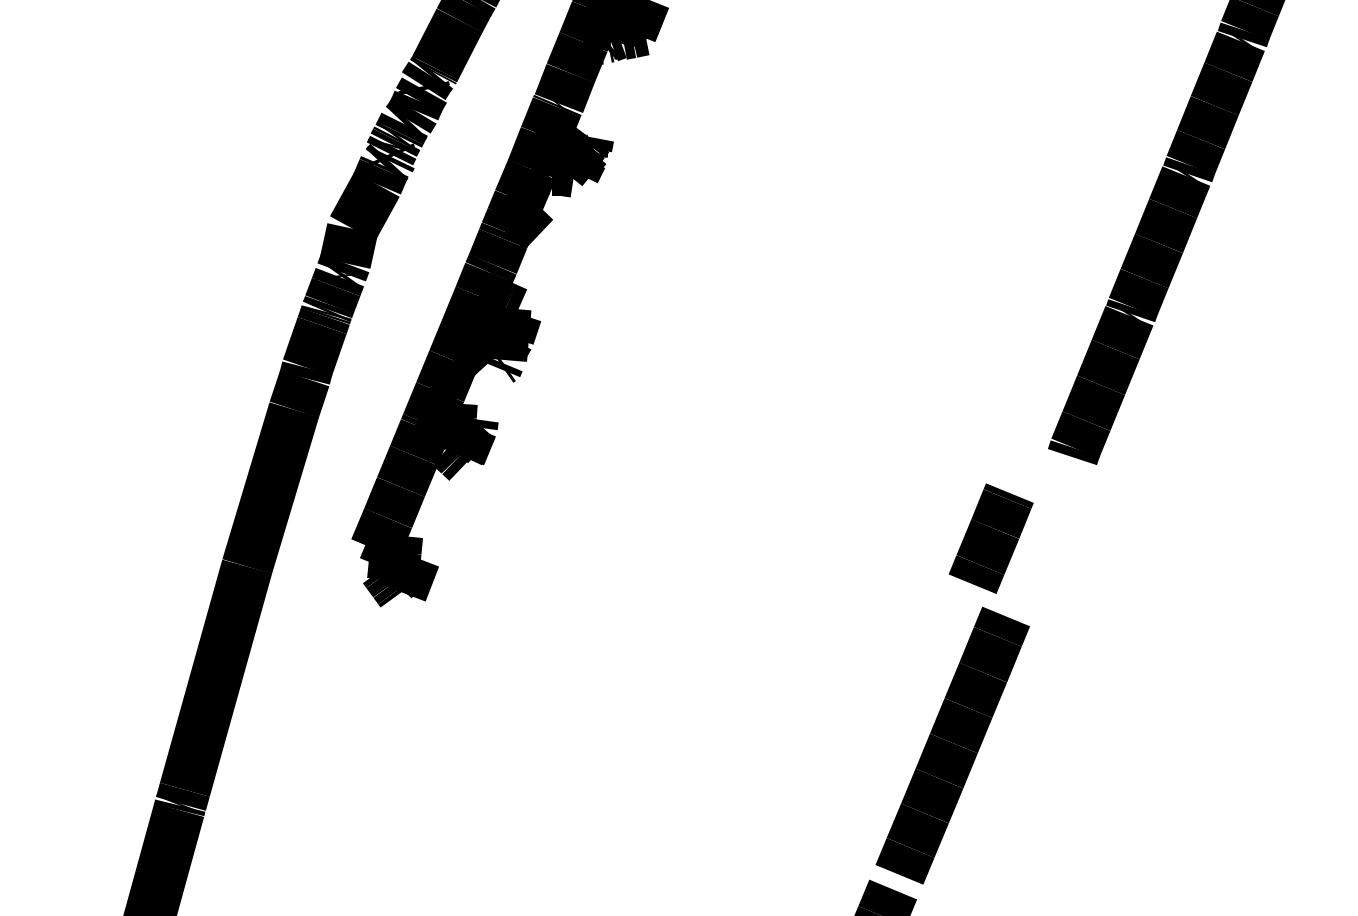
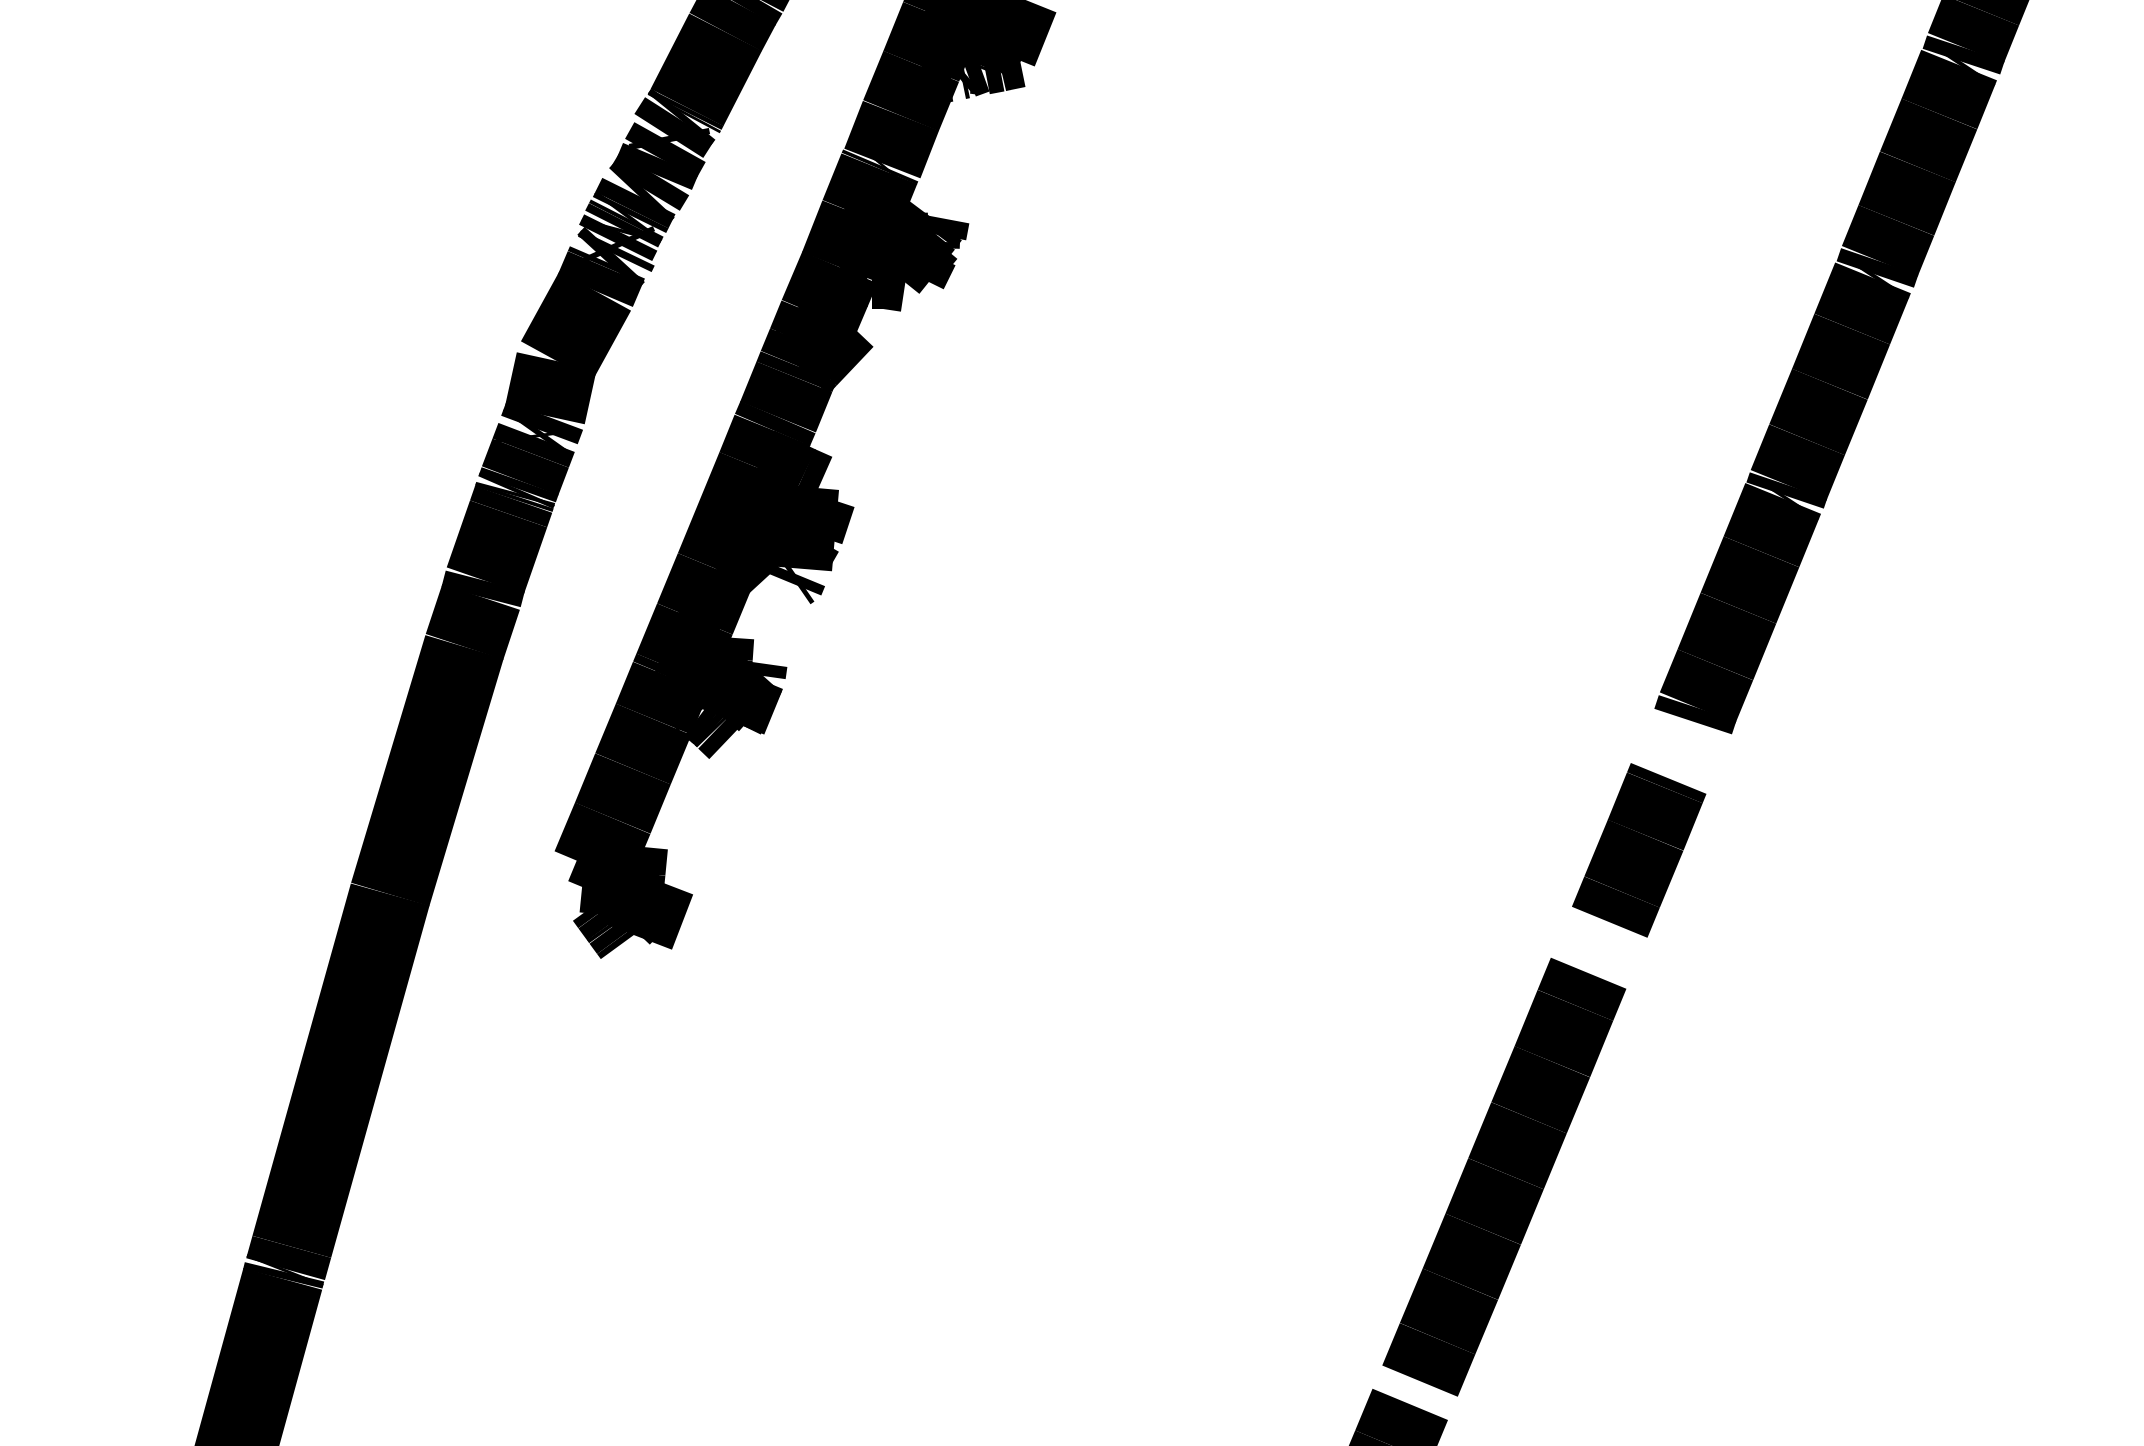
part: (990, 538) -> (1638, 850), moved

